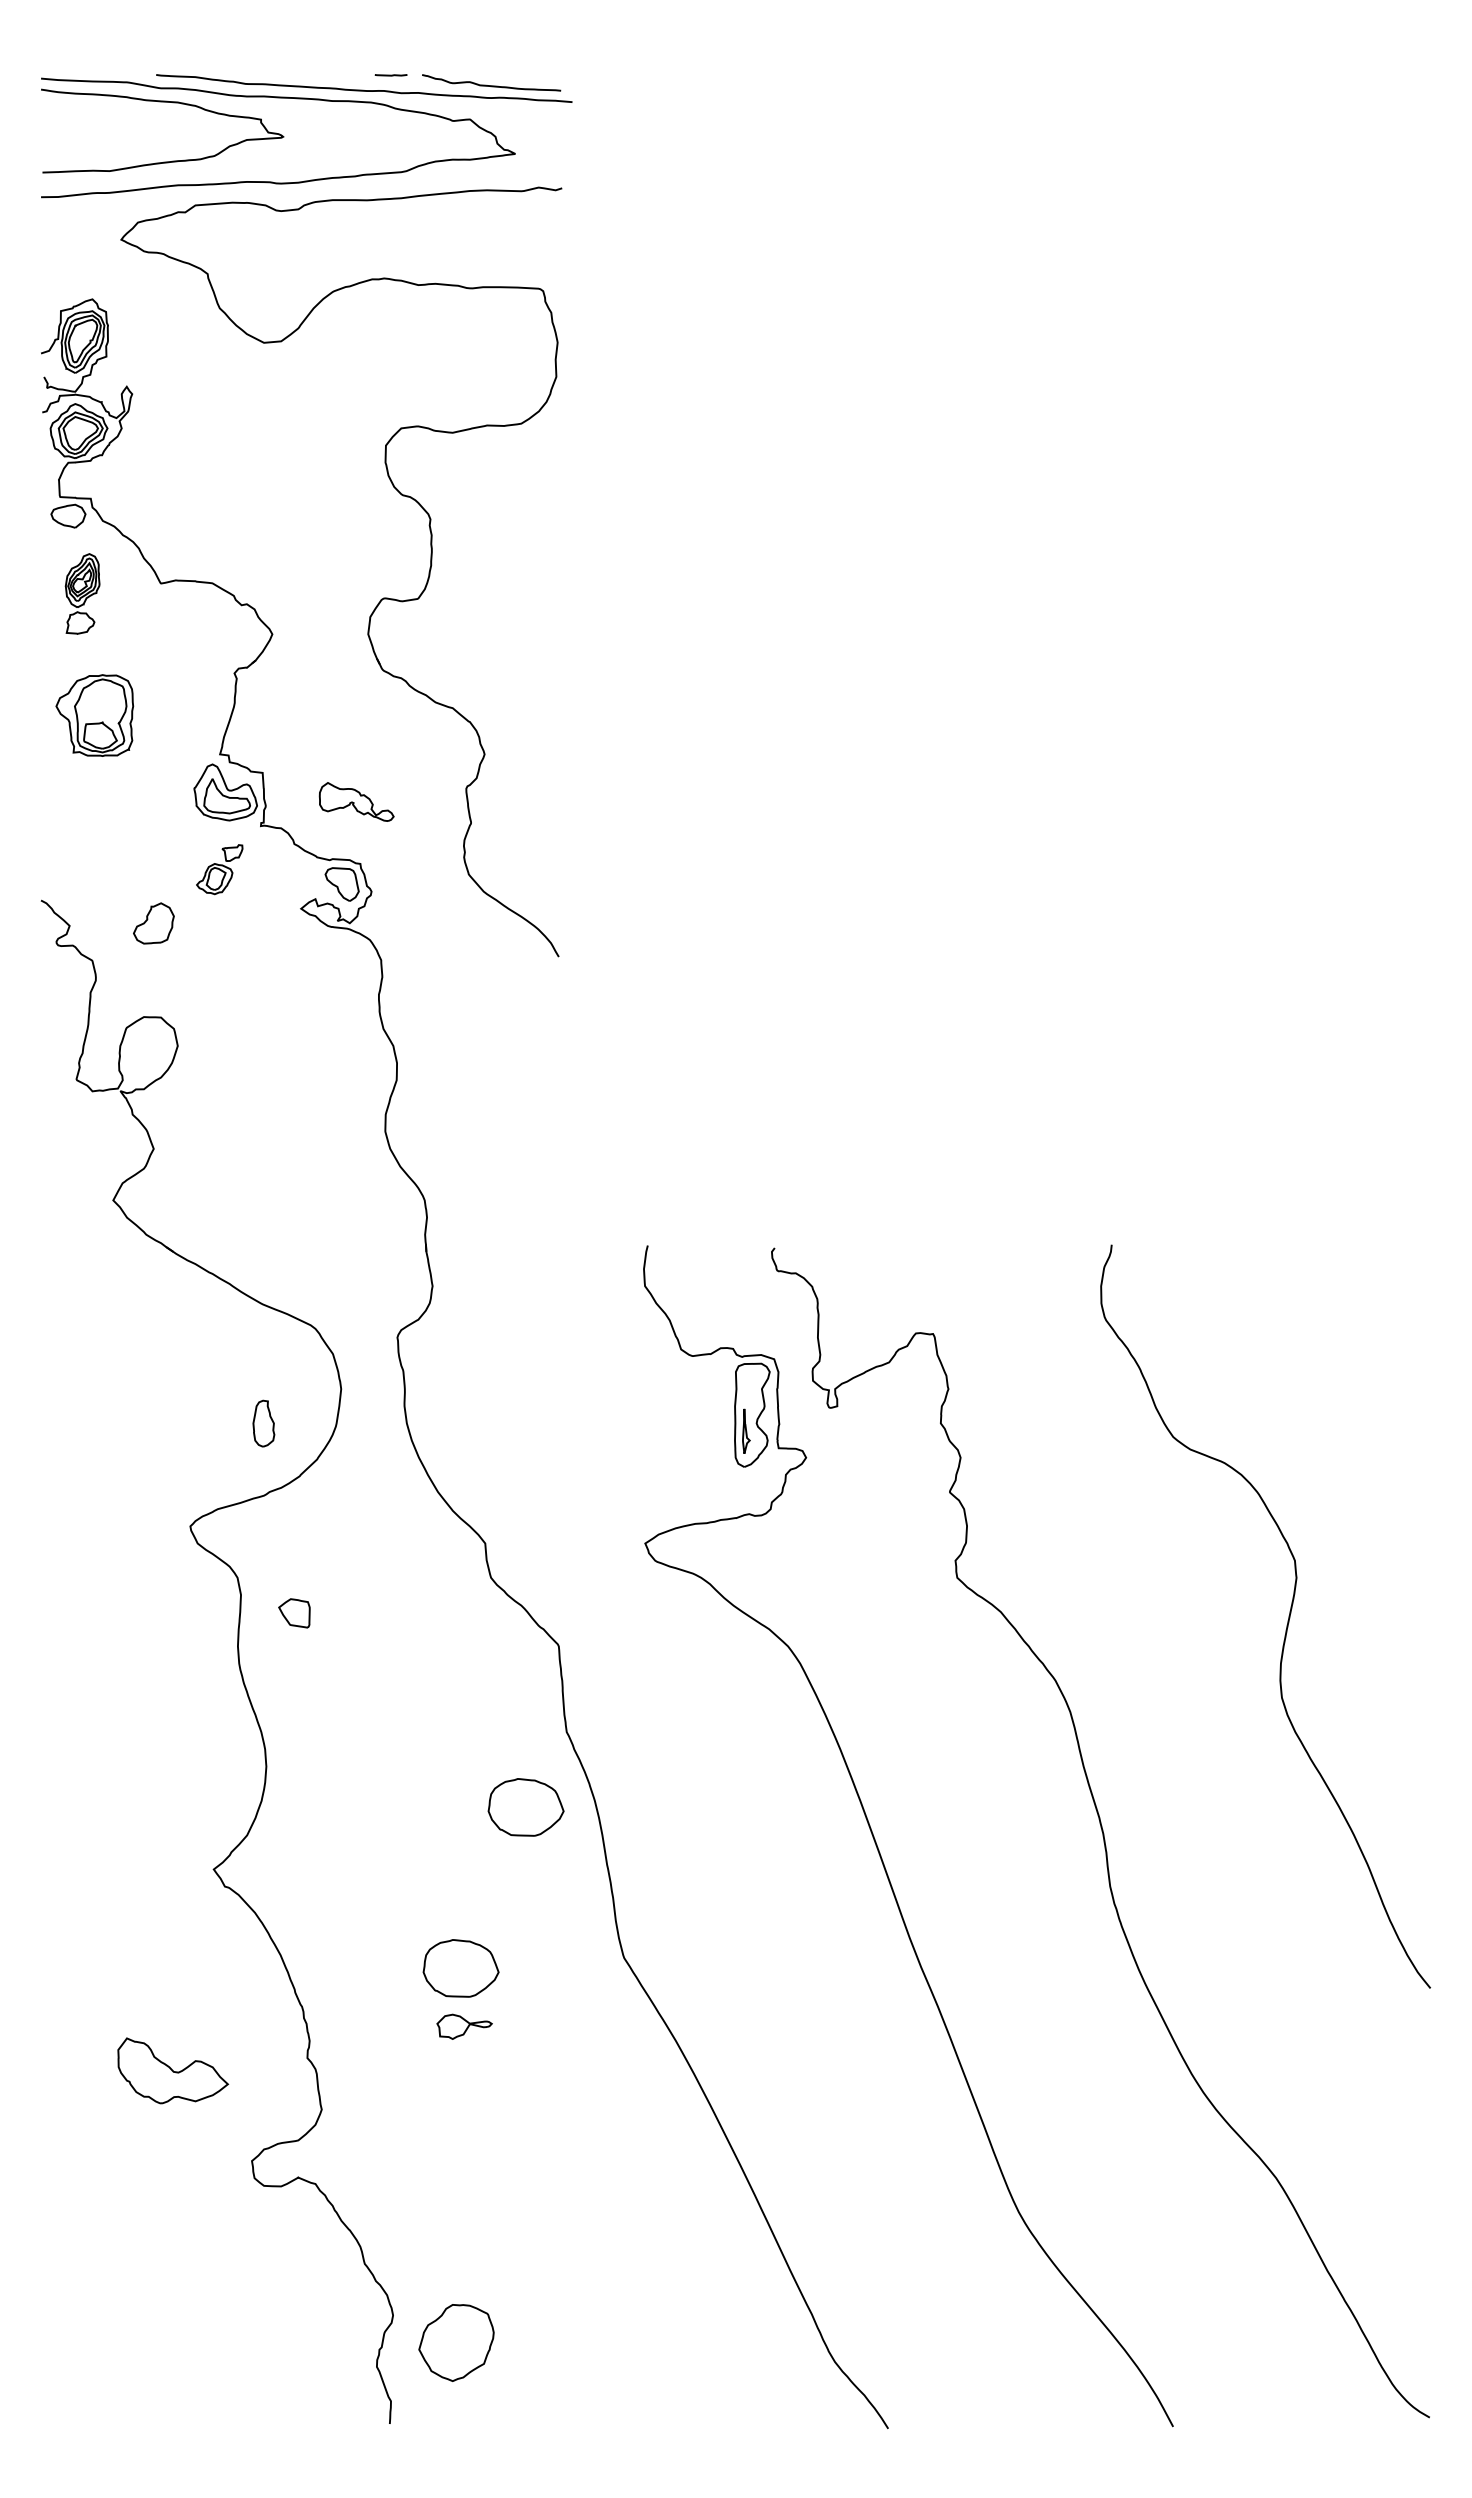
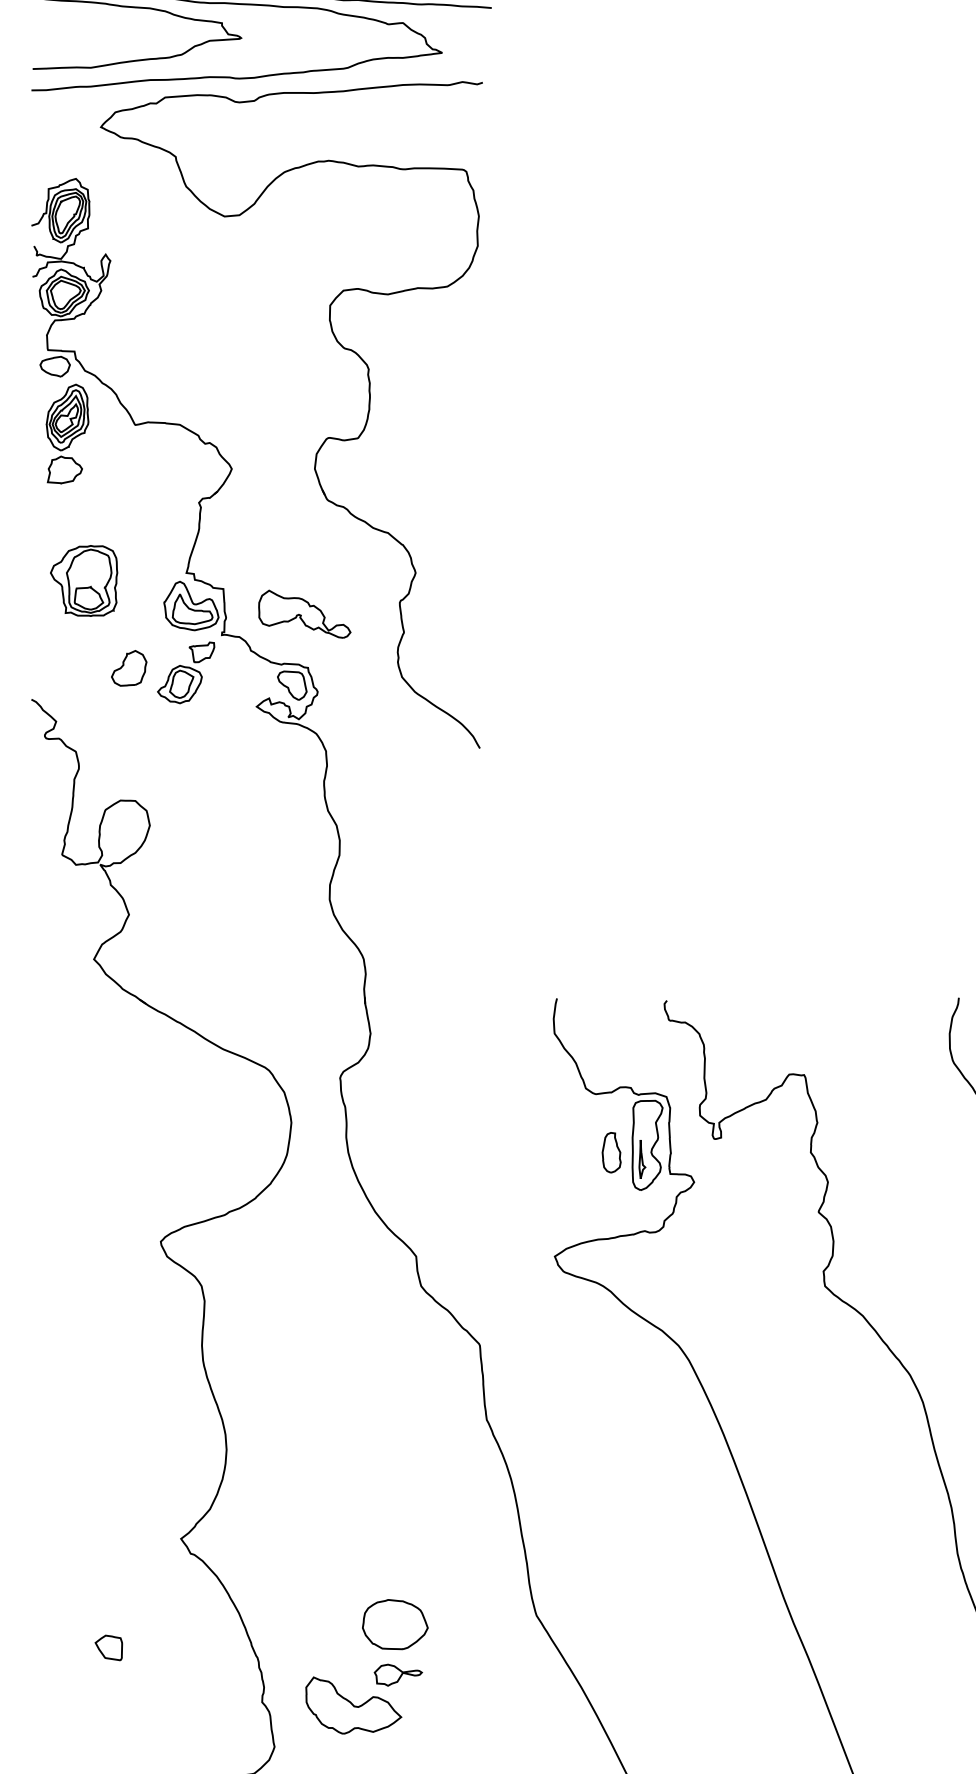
part: (82, 593) -> (67, 433), size x1.43
part: (94, 715) -> (83, 580), moved
part: (356, 801) -> (304, 613), size x1.43
part: (219, 869) -> (186, 672), size x1.43
part: (153, 923) -> (128, 668), moved
part: (263, 1423) -> (611, 1152), moved
part: (294, 1613) -> (108, 1648), moved
part: (525, 1807) -> (451, 1485), removed
part: (173, 2070) -> (354, 1705), moved

